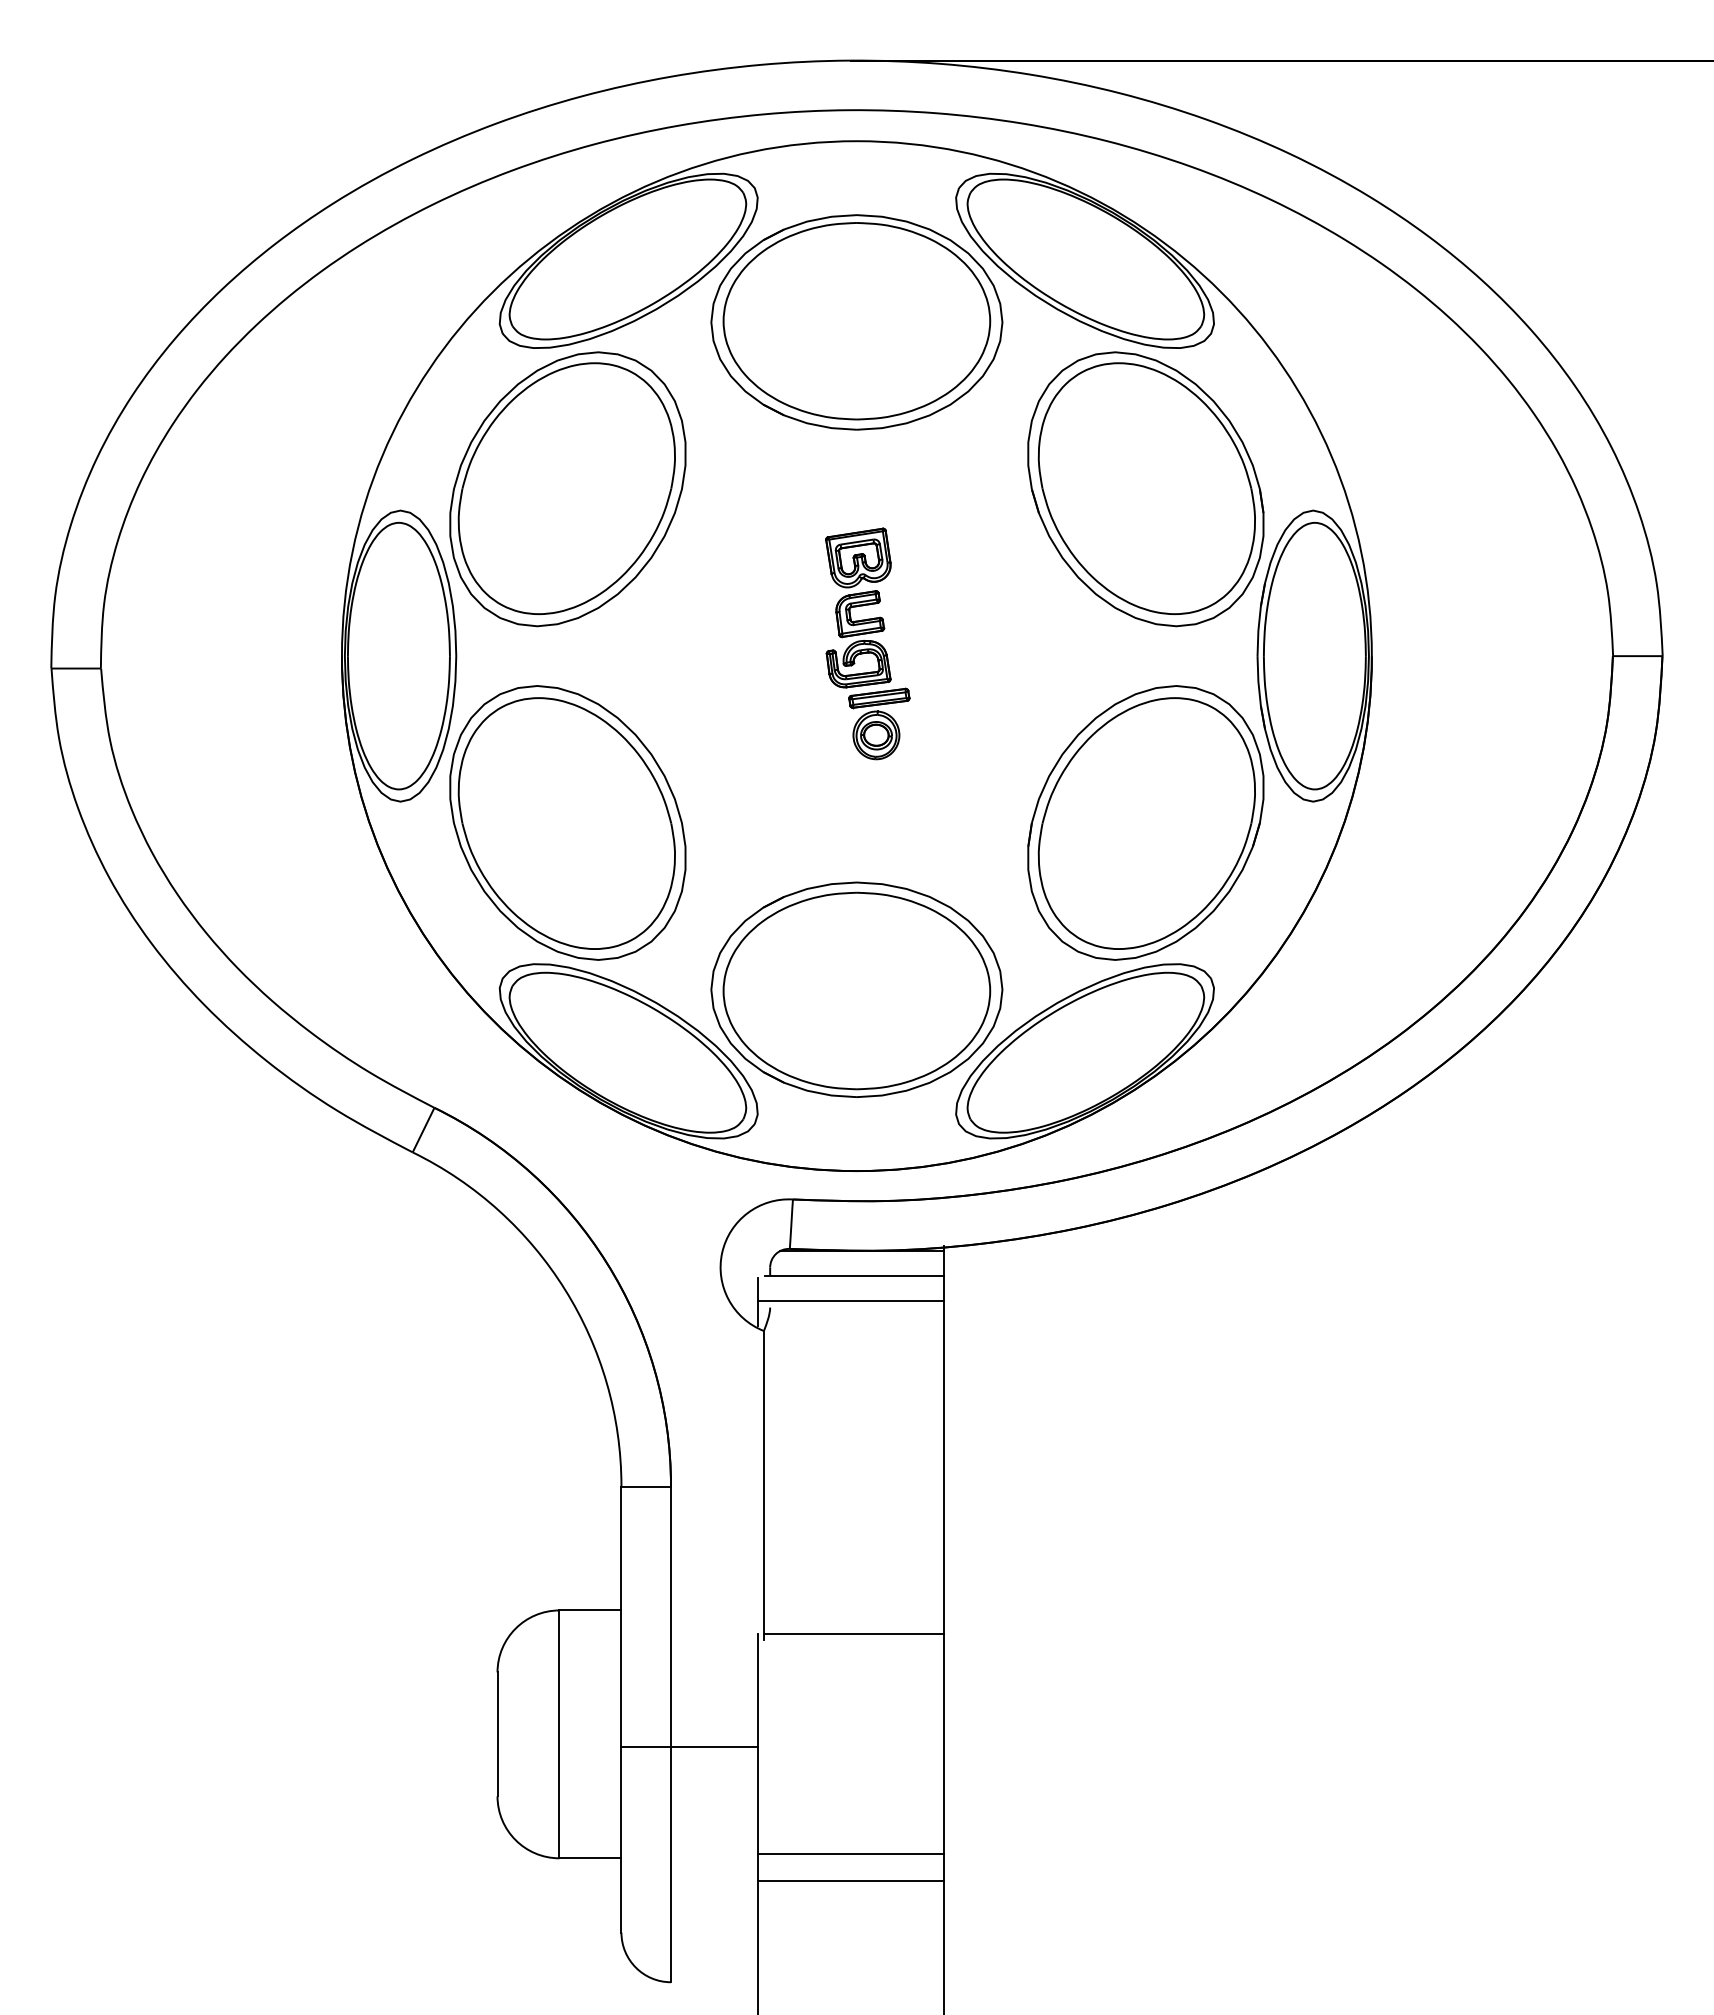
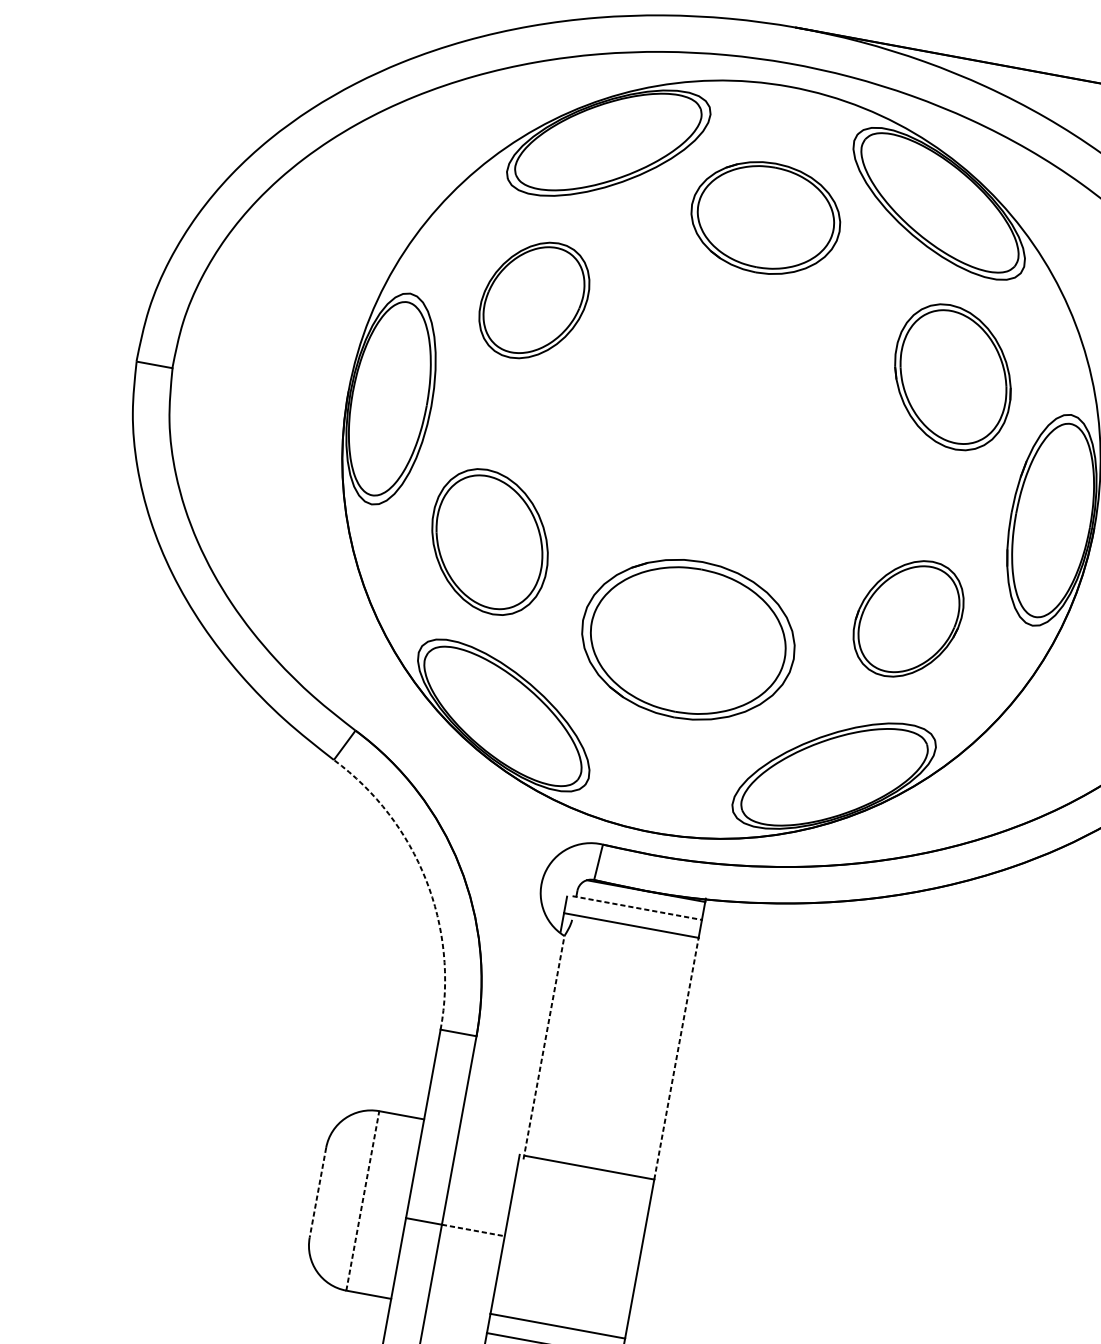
part: (856, 322) -> (765, 218), size x0.7
part: (567, 489) -> (534, 300), size x0.6
part: (1145, 489) -> (952, 377), size x0.7
part: (867, 643) -> (730, 451), removed
part: (567, 822) -> (489, 541), size x0.7
part: (1145, 822) -> (908, 618), size x0.6
part: (856, 989) -> (688, 639), moved
line: (854, 1275) -> (637, 907), solid -> dashed
arc: (564, 1289) -> (425, 879), solid -> dashed
line: (943, 1467) -> (676, 1058), solid -> dashed
line: (763, 1484) -> (543, 1047), solid -> dashed
line: (497, 1734) -> (317, 1192), solid -> dashed
line: (559, 1734) -> (362, 1201), solid -> dashed
line: (714, 1746) -> (473, 1230), solid -> dashed

